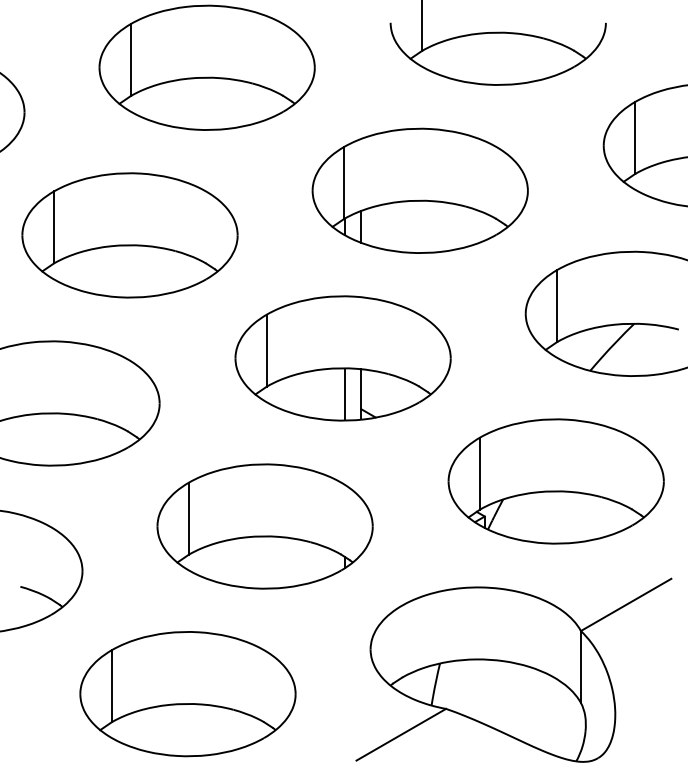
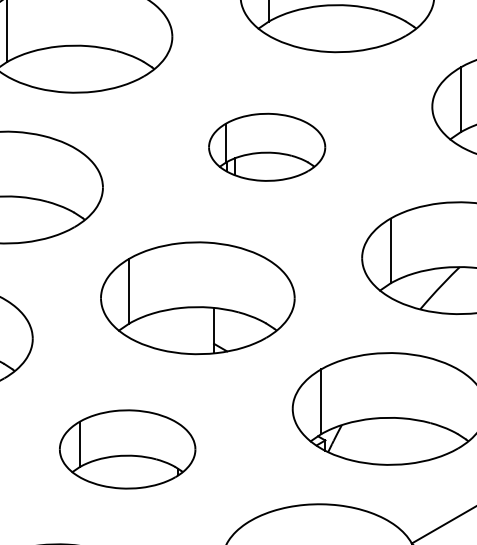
part: (419, 190) -> (266, 147), size x0.6
line: (345, 394) -> (199, 330), removed
part: (264, 526) -> (127, 449), size x0.7

